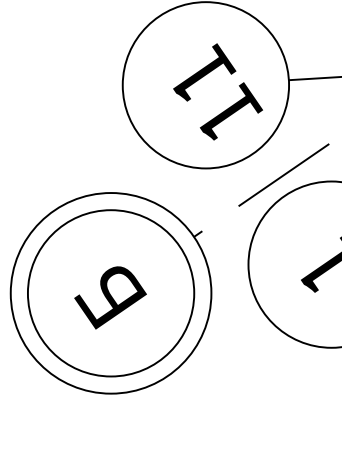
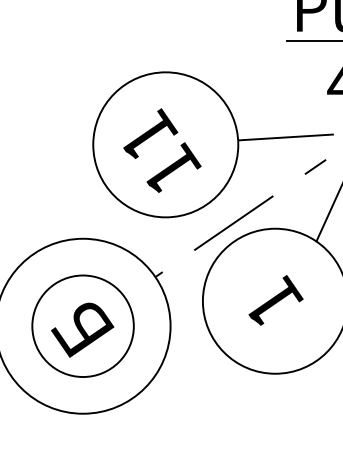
text: (218, 91) -> (162, 150), moved
circle: (110, 292) -> (82, 325), size x0.7

